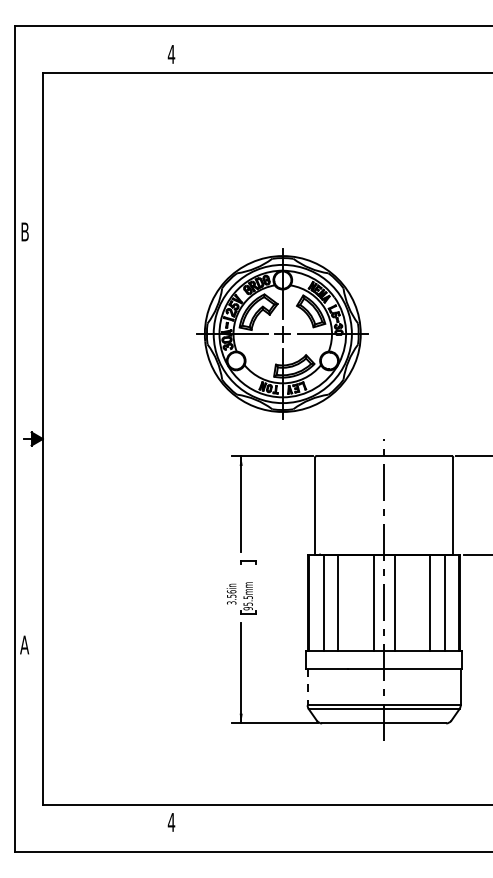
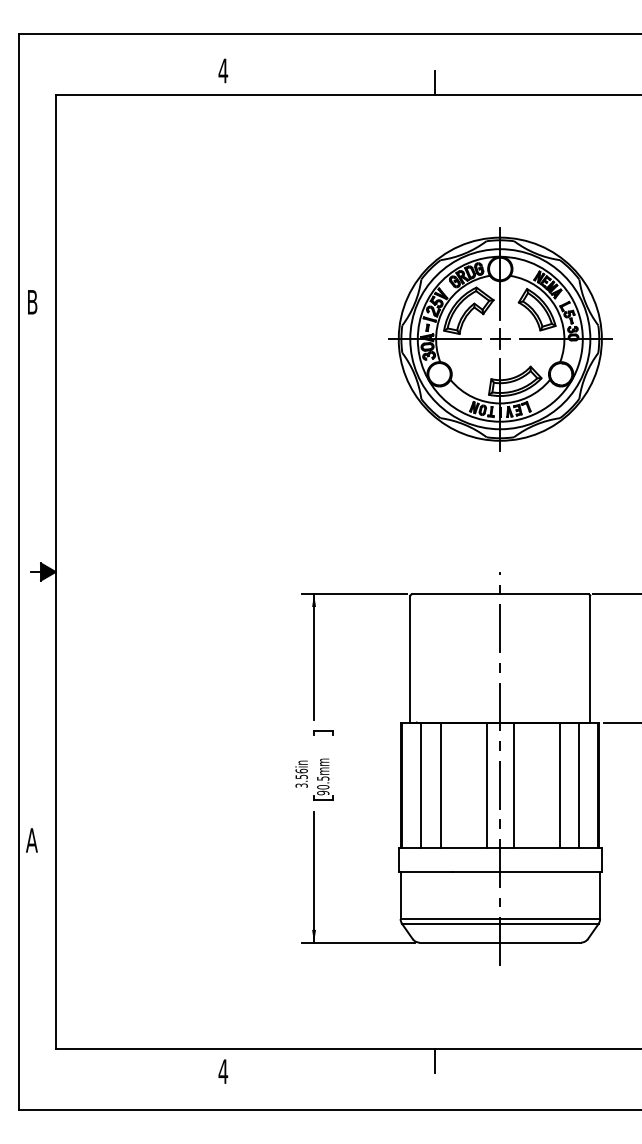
line: (333, 63) -> (434, 82), added
part: (282, 334) -> (500, 339), moved
text: (248, 604) -> (323, 787), 95.5mm -> 90.5mm
line: (307, 688) -> (400, 896), dashed -> solid
line: (333, 813) -> (434, 1060), added

